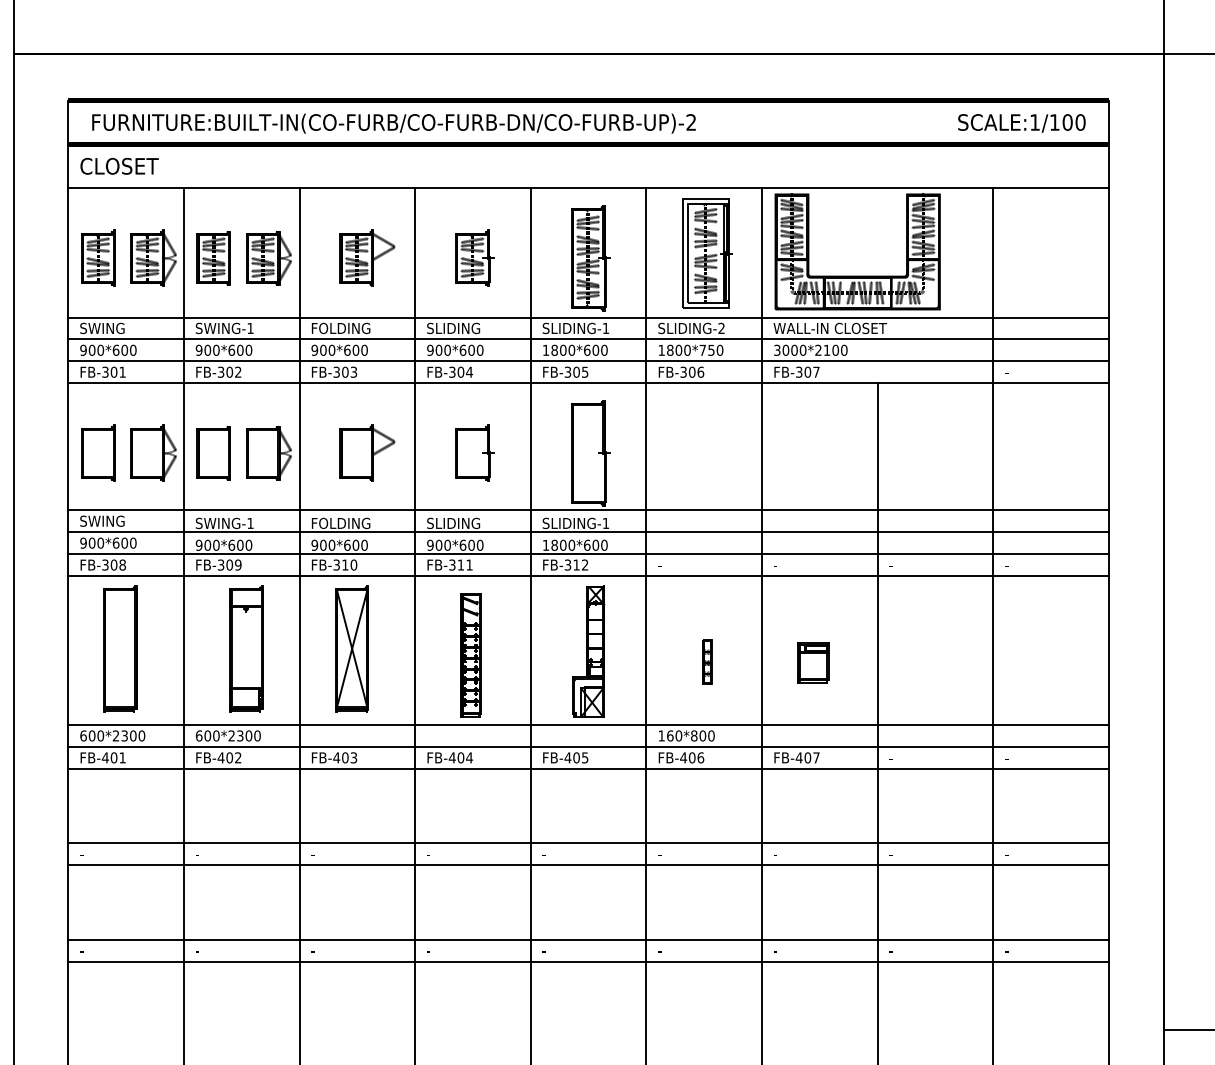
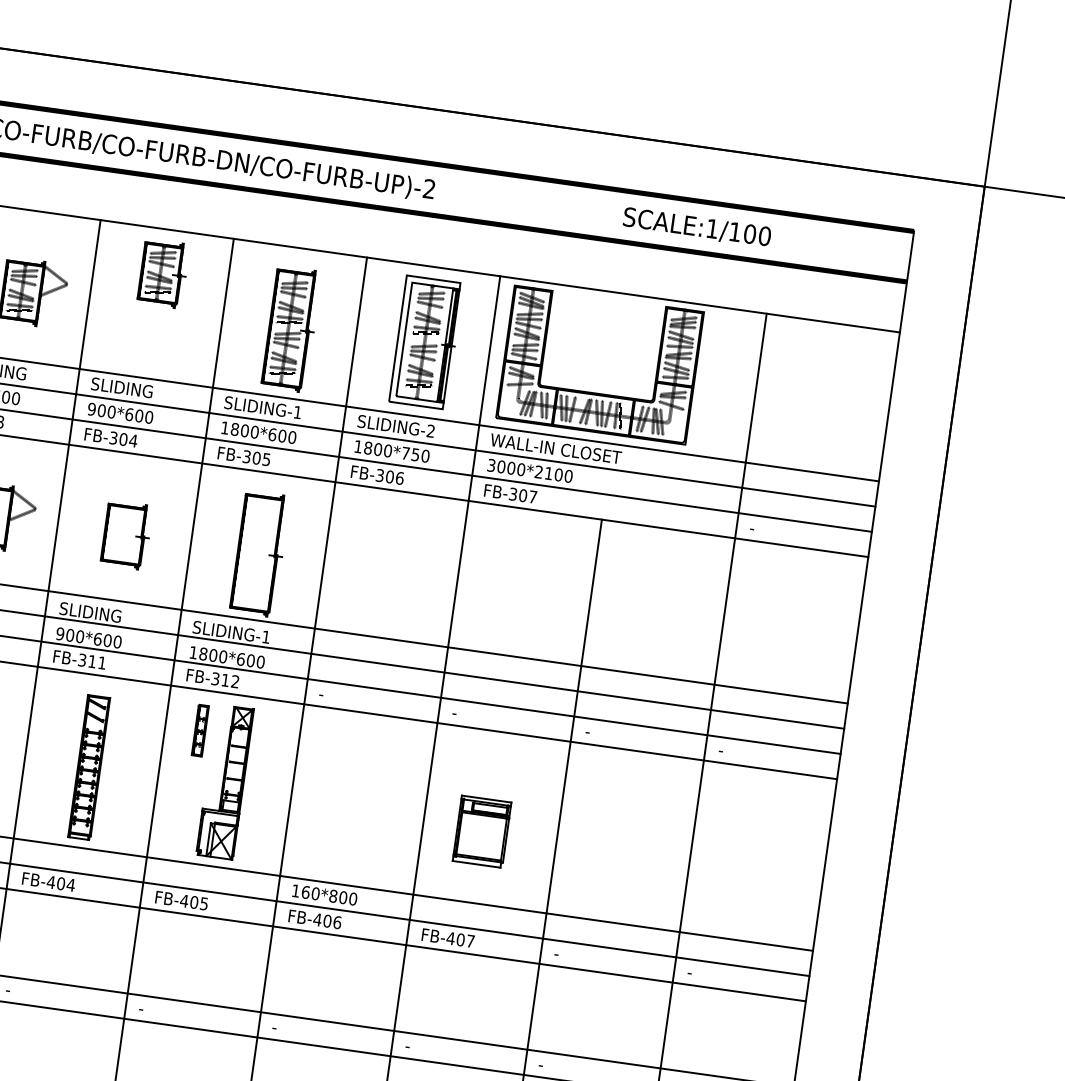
text: (1021, 123) -> (696, 227), moved
part: (474, 257) -> (162, 272), moved
part: (707, 661) -> (200, 730), moved
part: (813, 662) -> (482, 830), size x1.4

